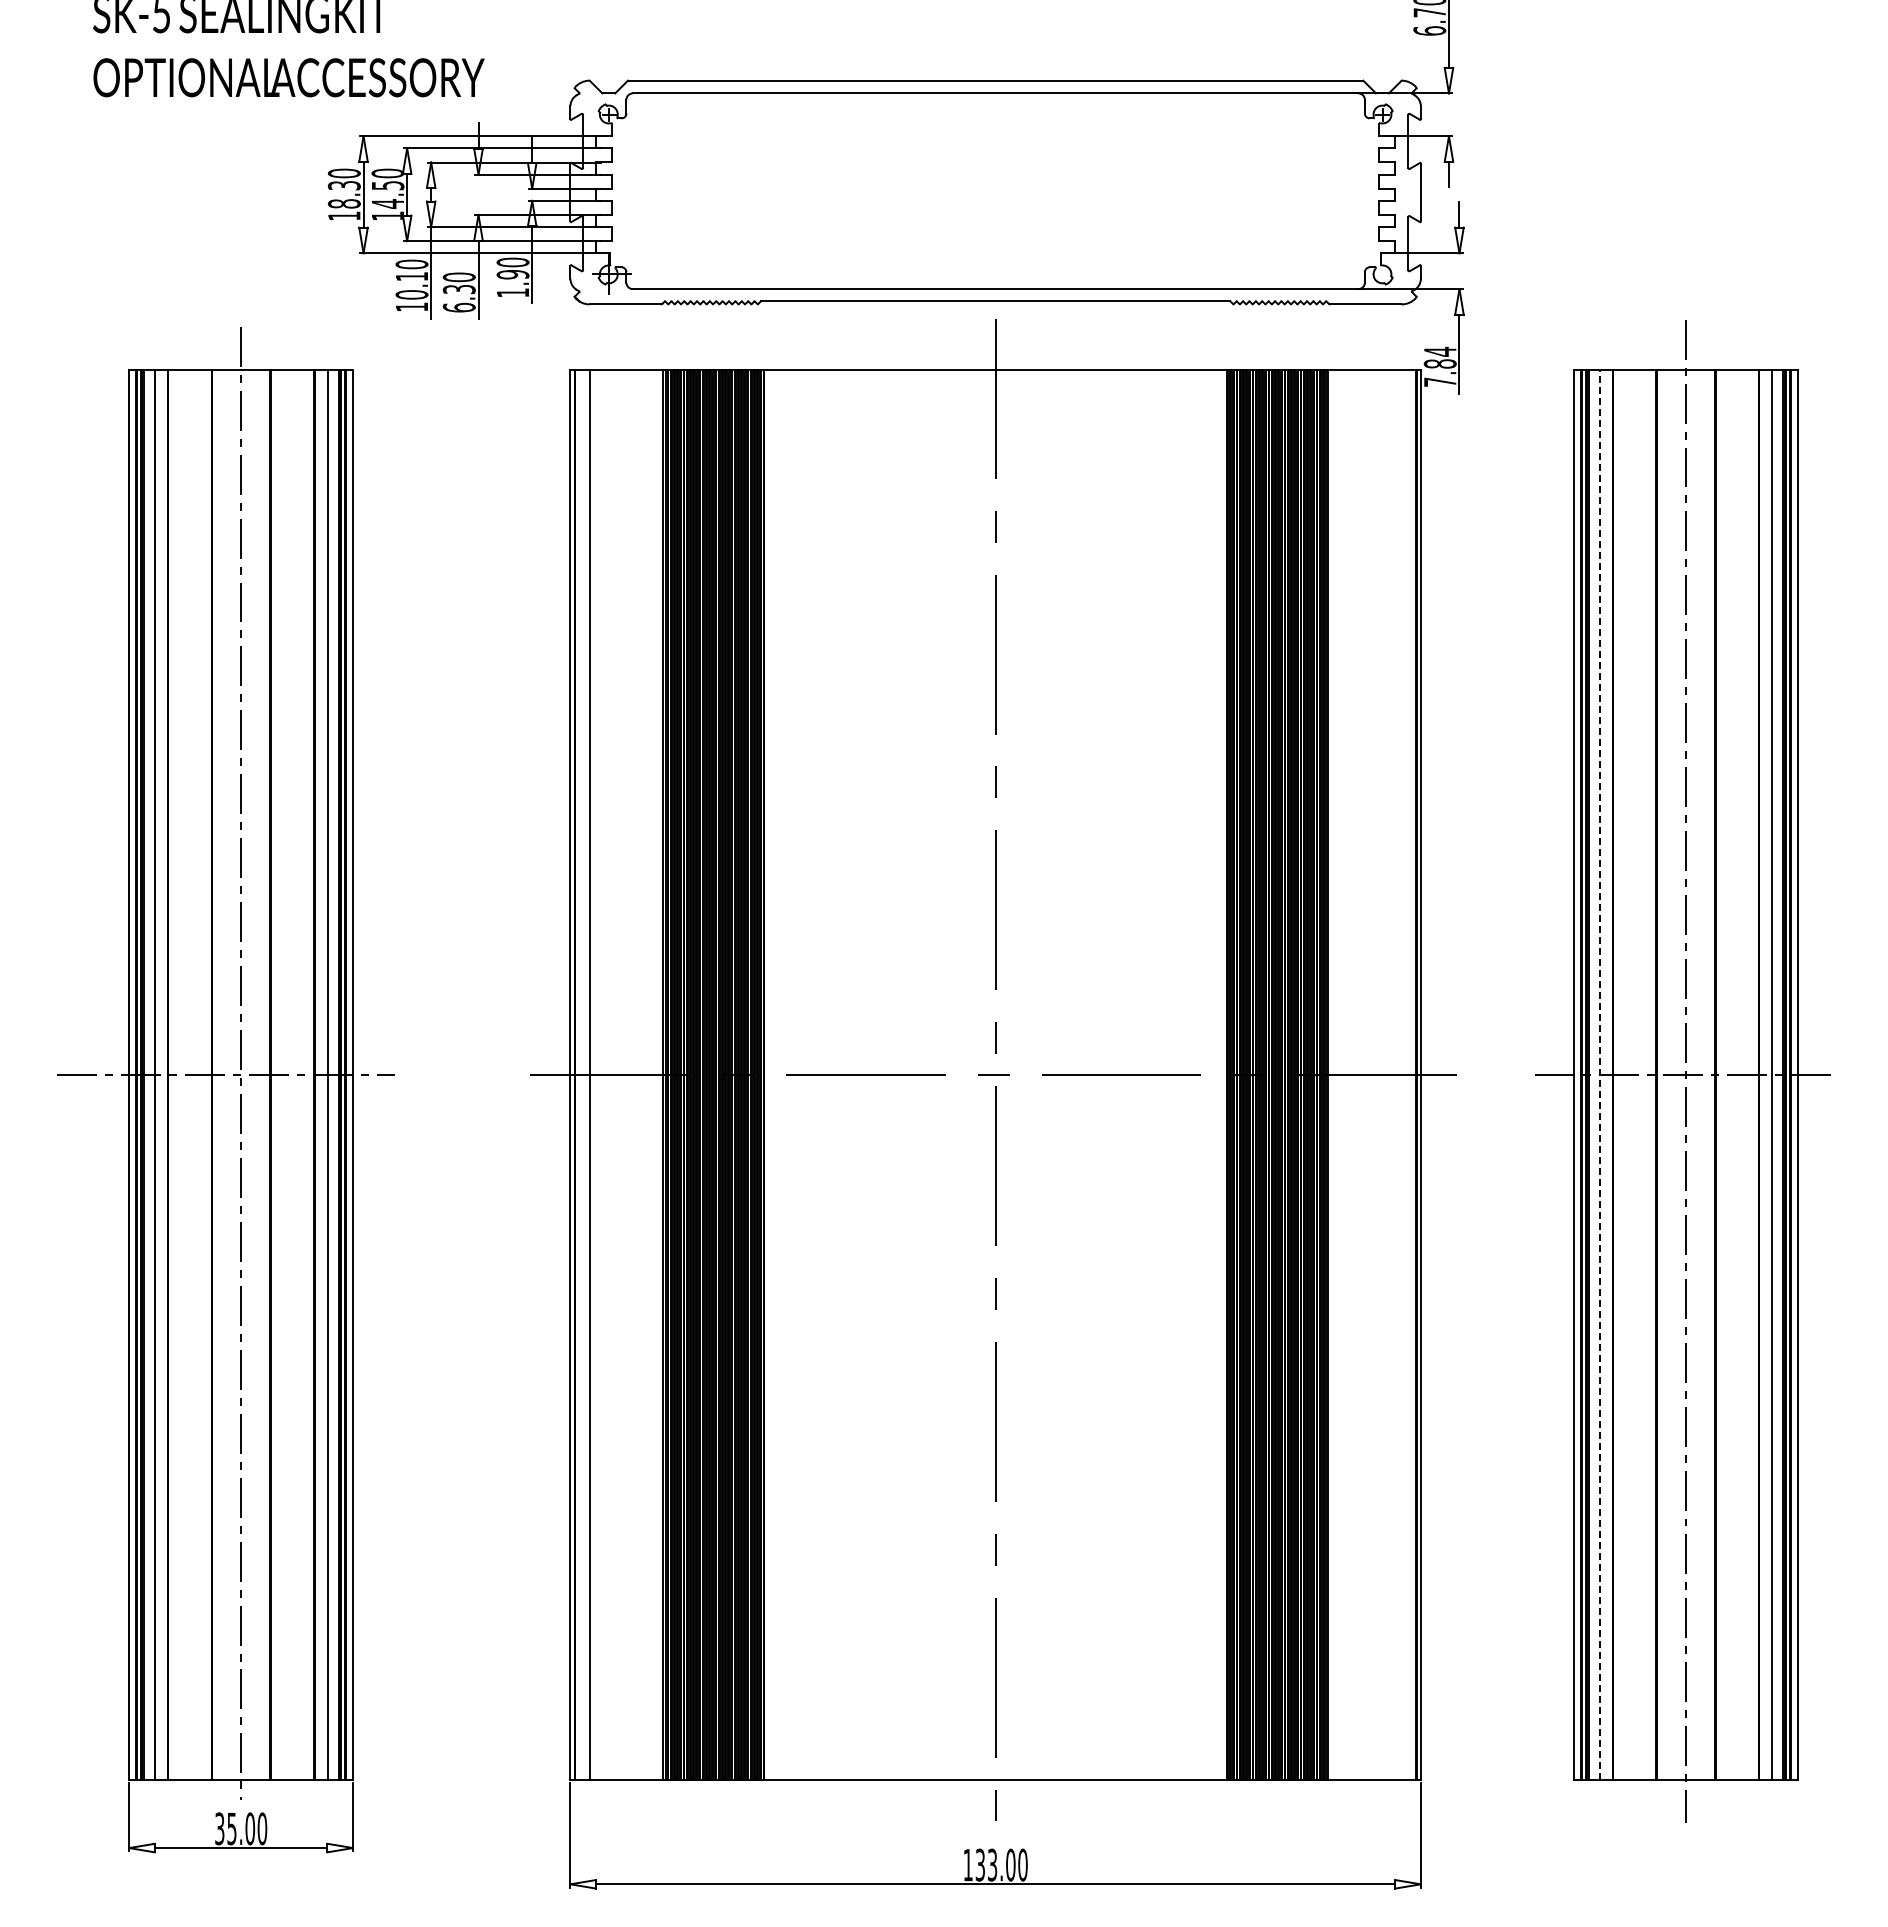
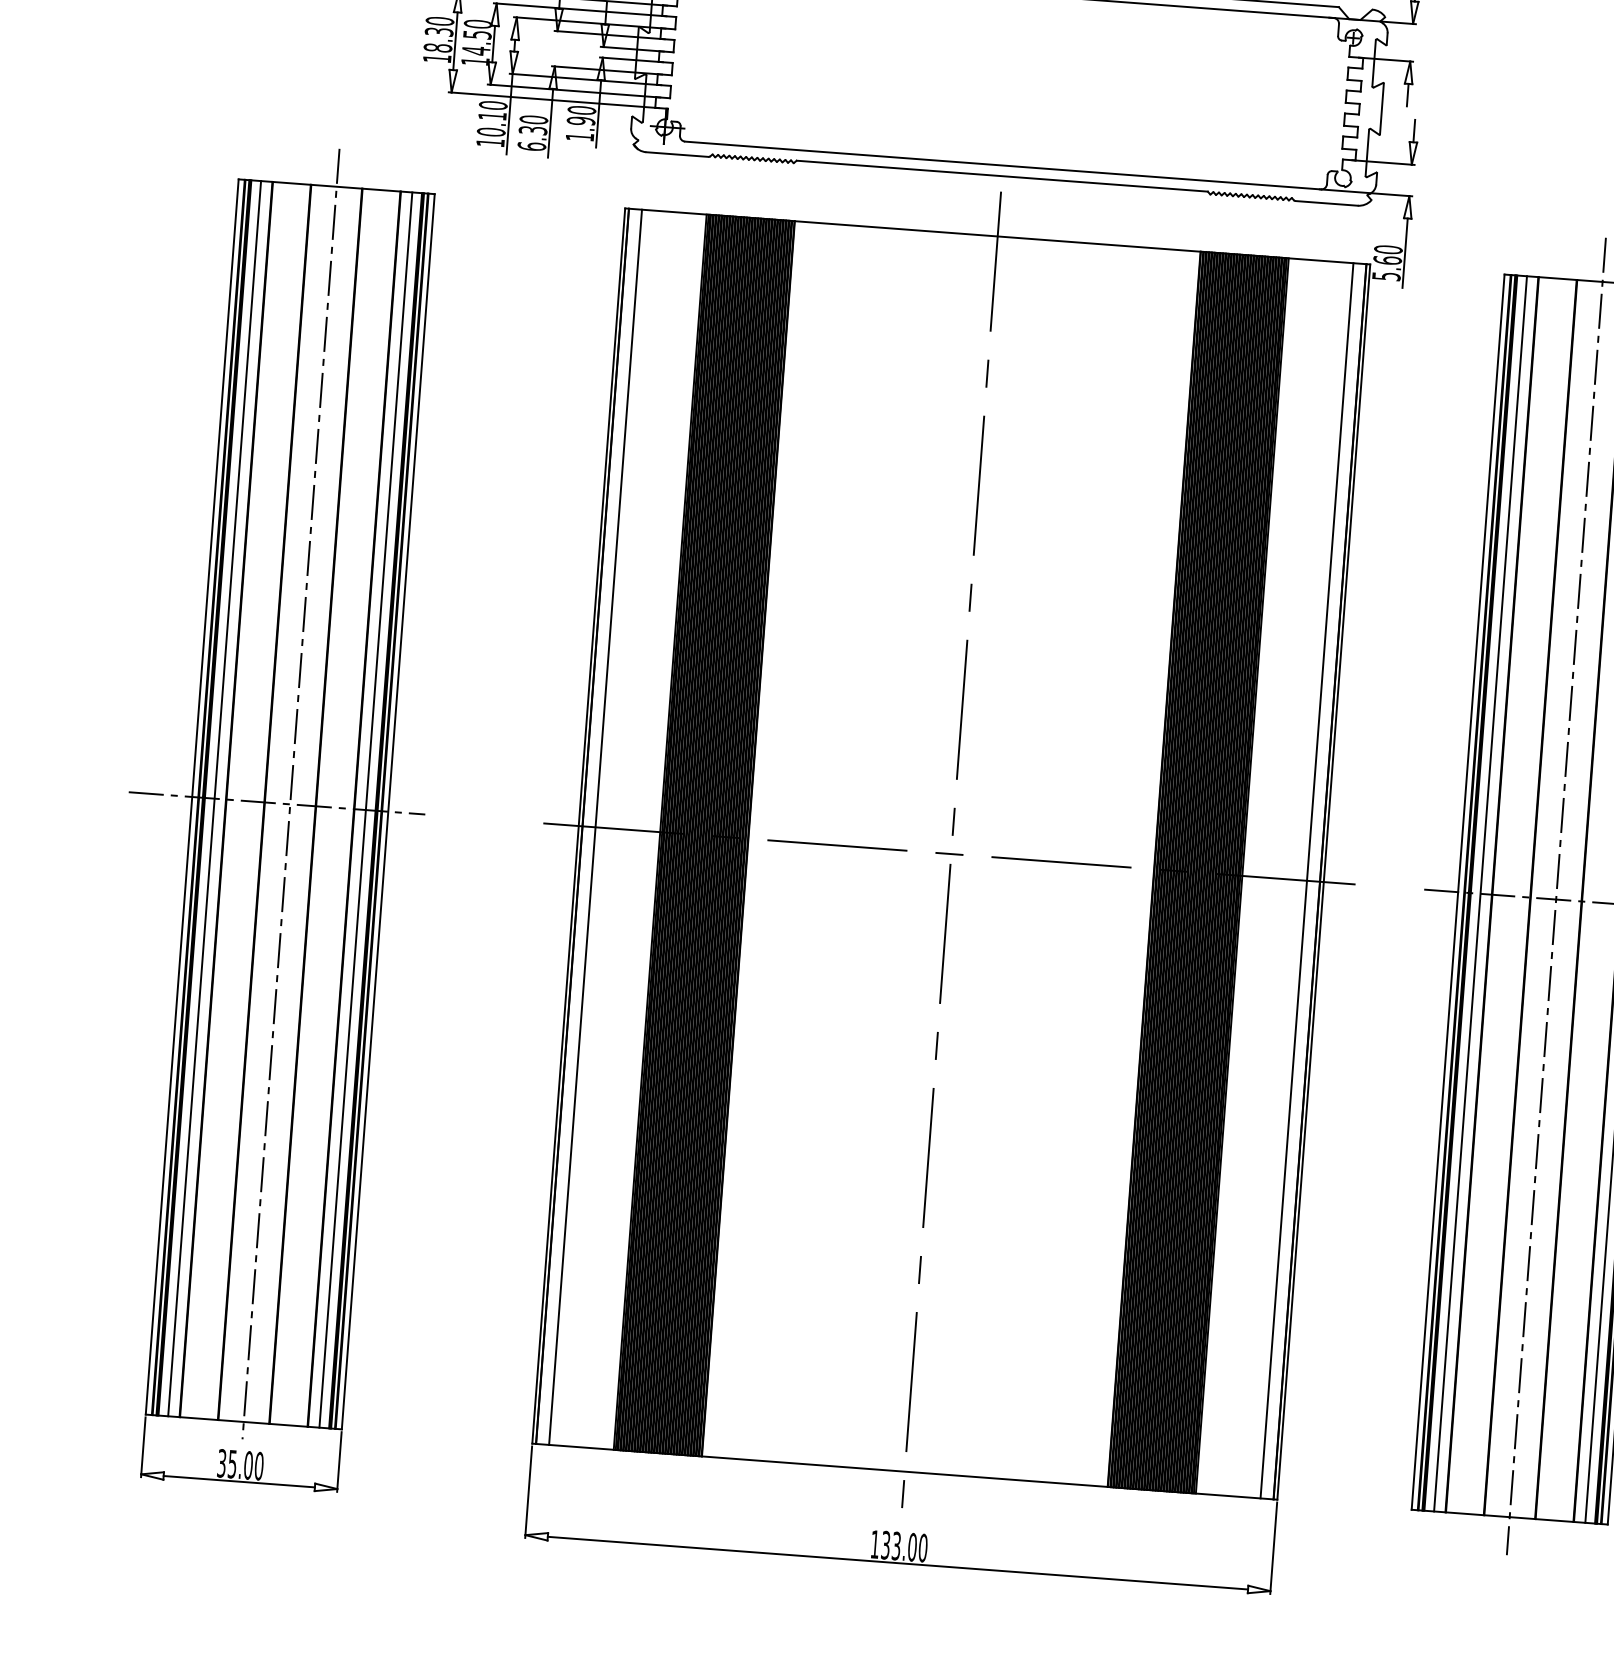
text: (1439, 366) -> (1386, 262), 7.84 -> 5.60
line: (1401, 1074) -> (1306, 880), added
line: (1599, 1074) -> (1480, 893), dashed -> solid

